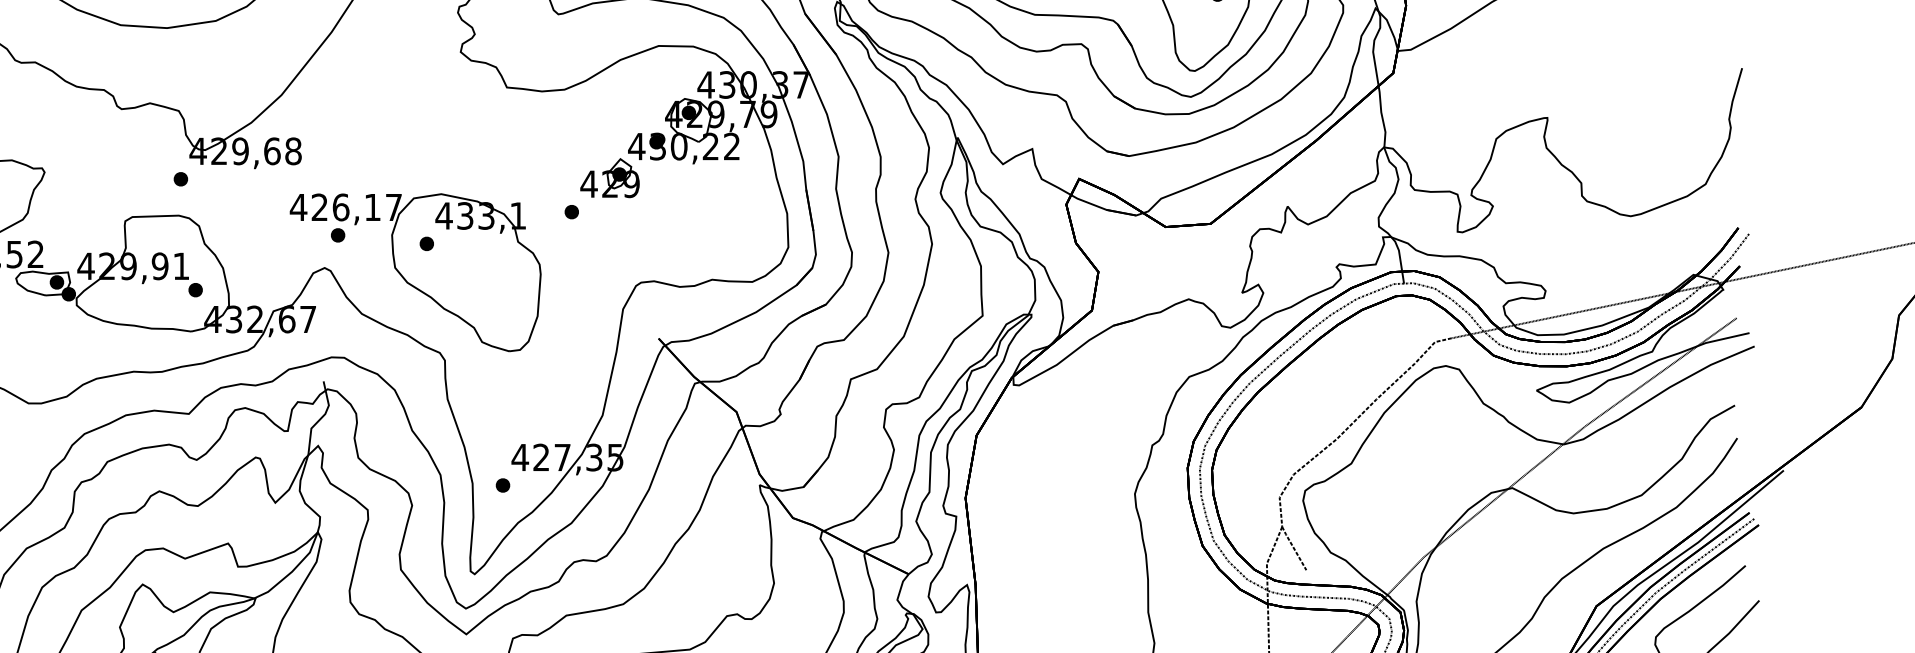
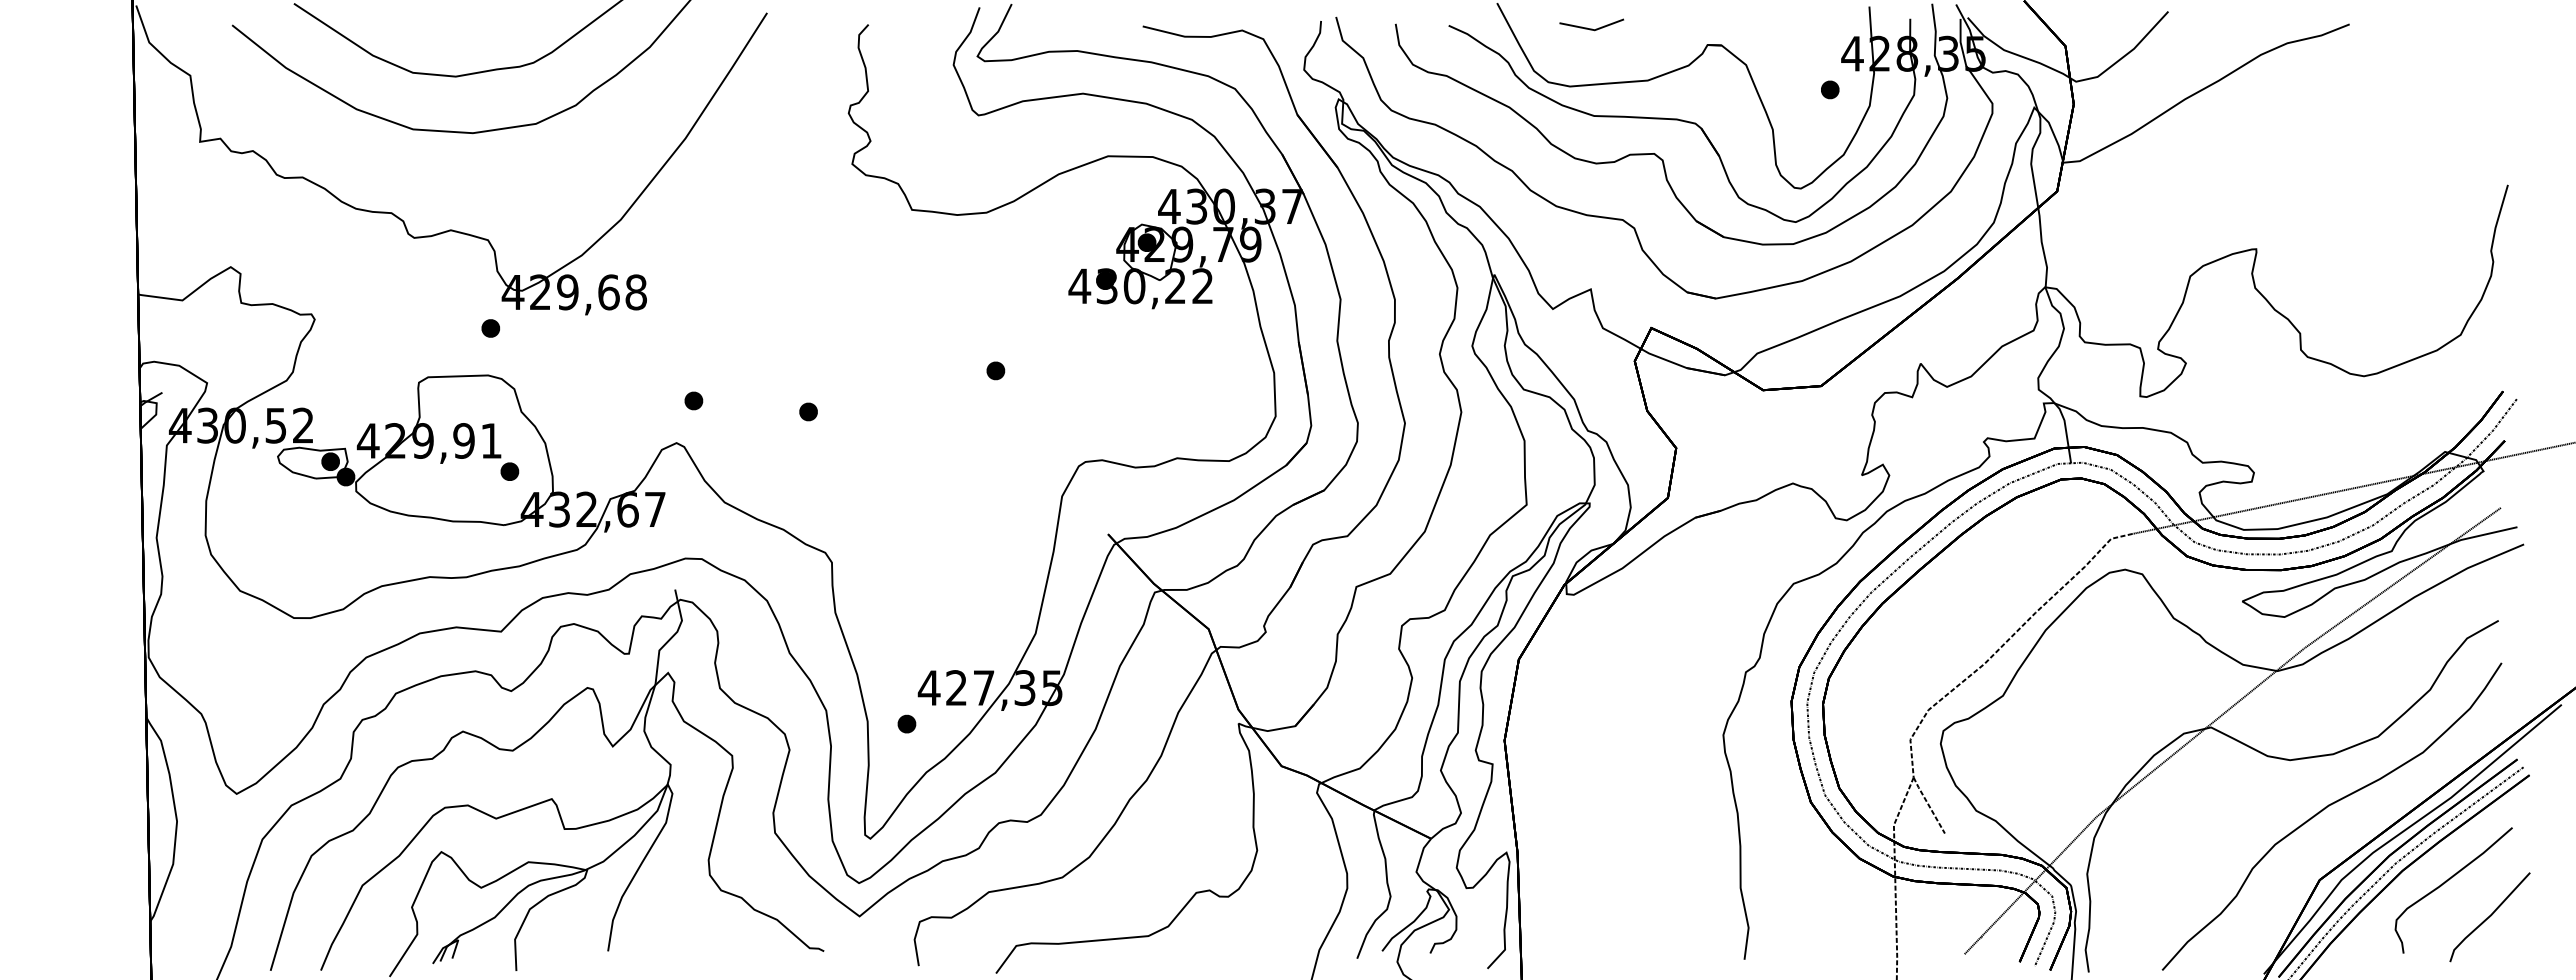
part: (609, 177) -> (1044, 326), removed
part: (415, 272) -> (793, 448), removed

